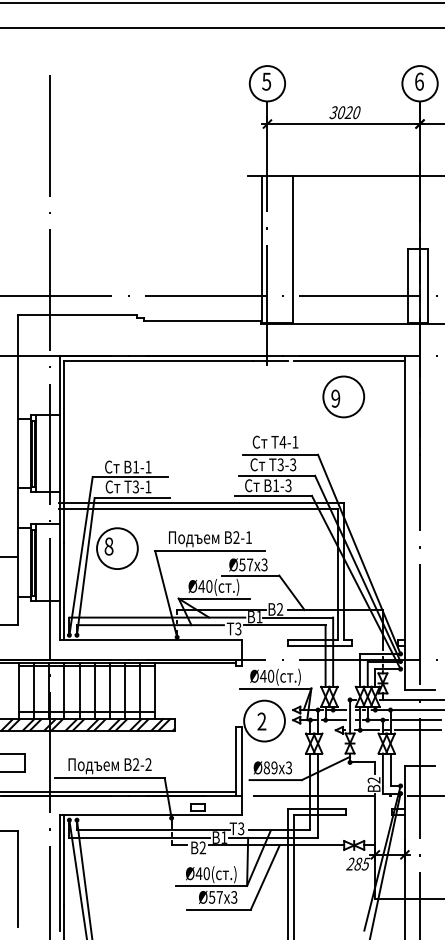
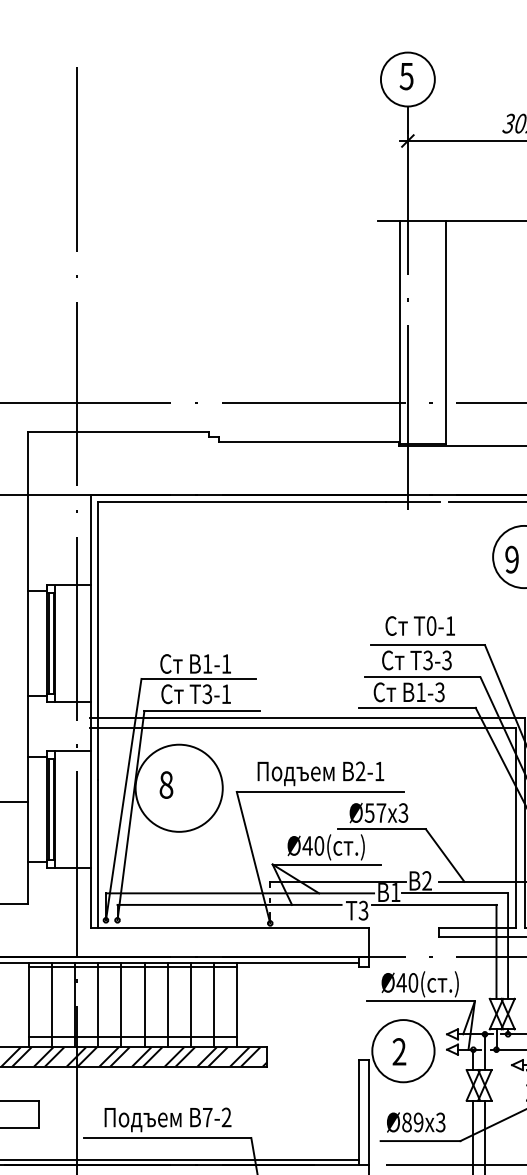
text: (282, 441) -> (430, 624), 4-1 -> 0-1
circle: (117, 548) -> (179, 788), size x1.4
text: (136, 764) -> (208, 1117), 2-2 -> 7-2

